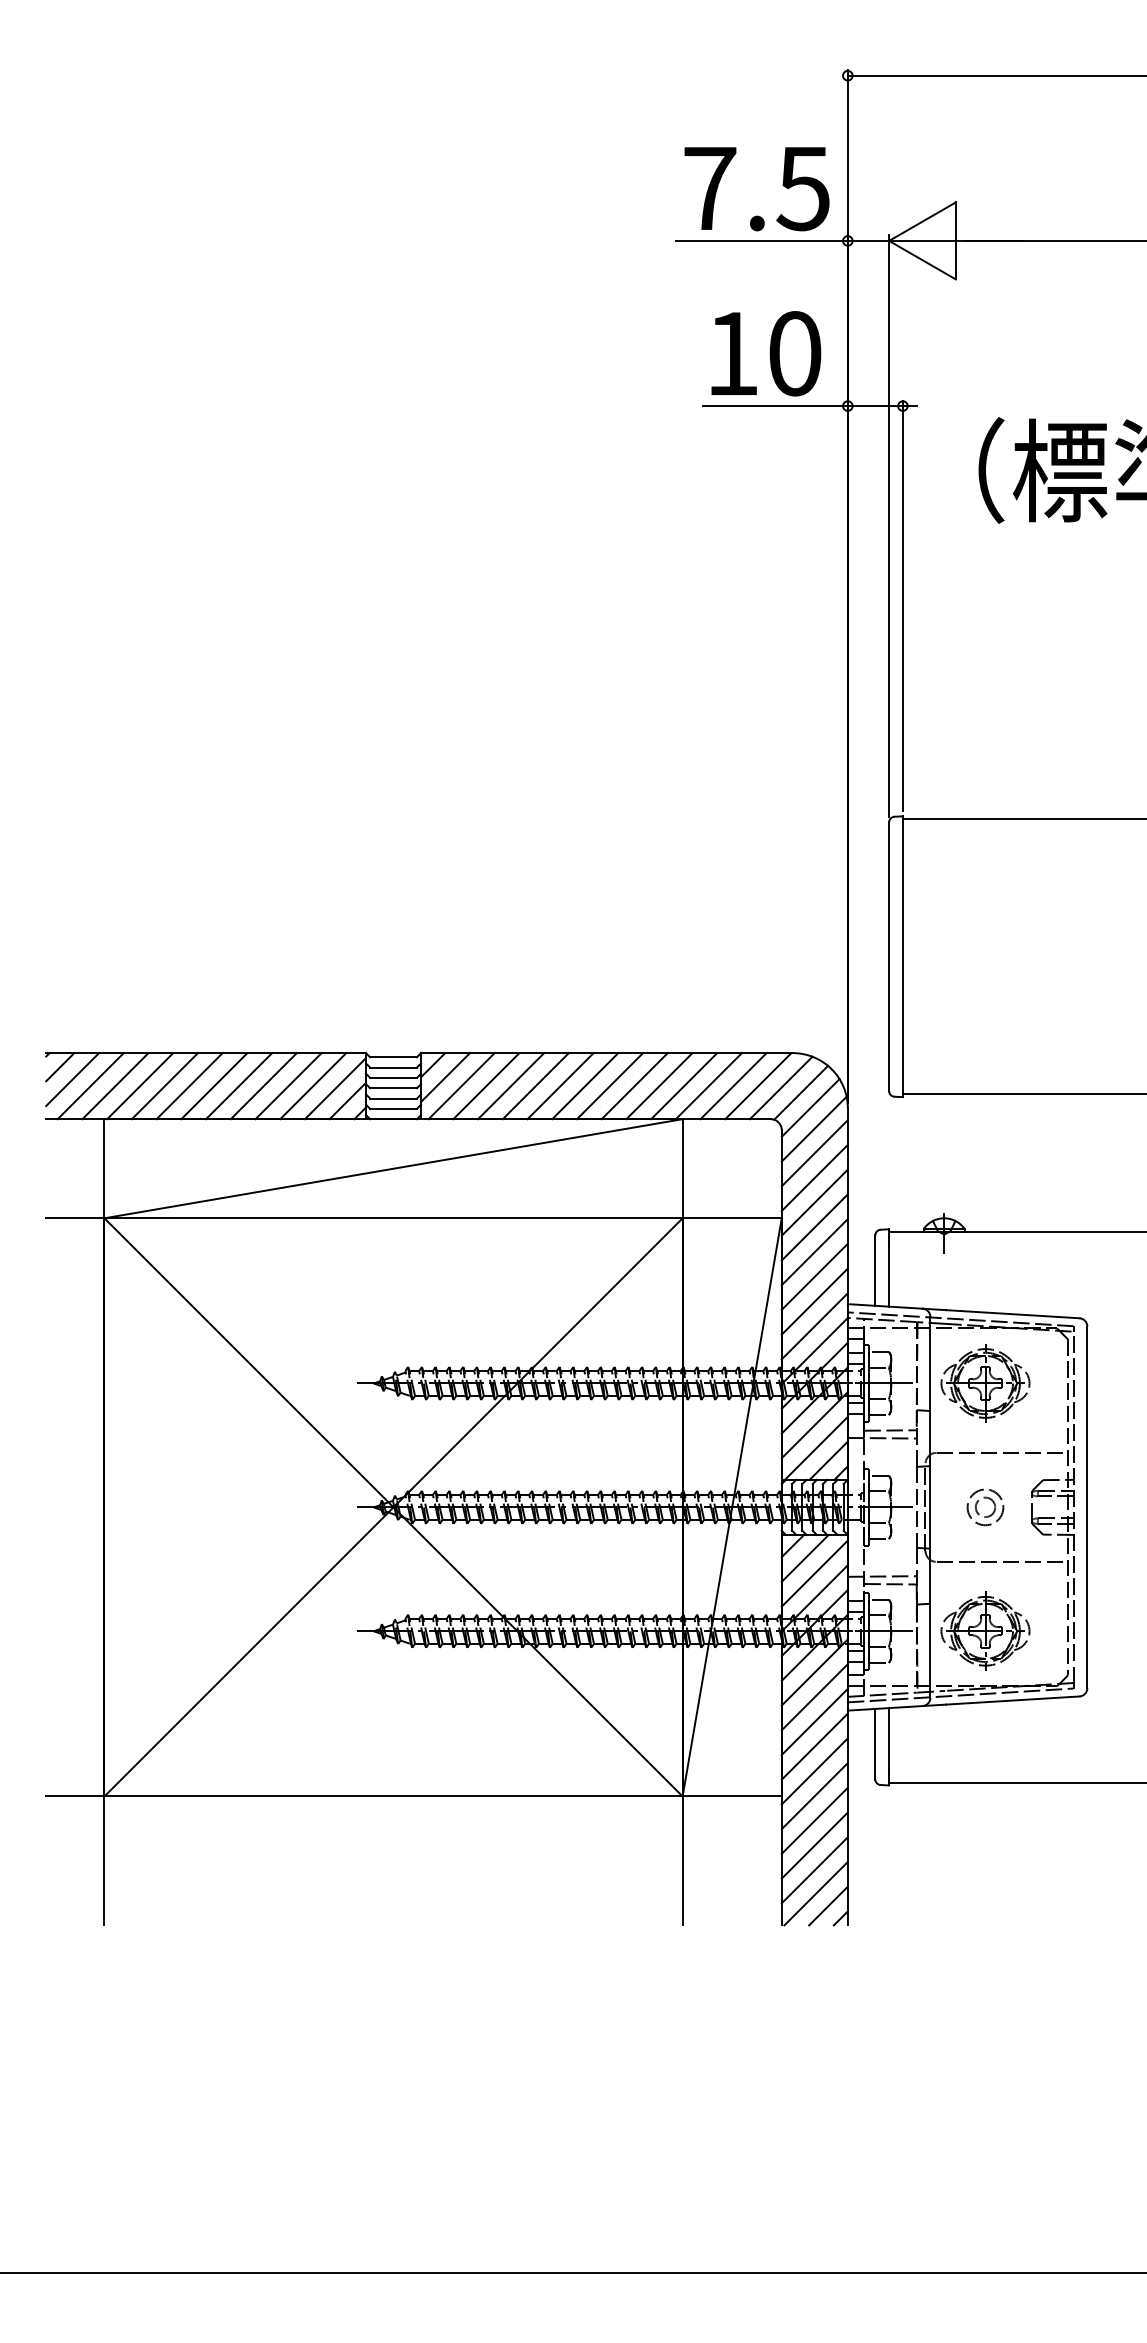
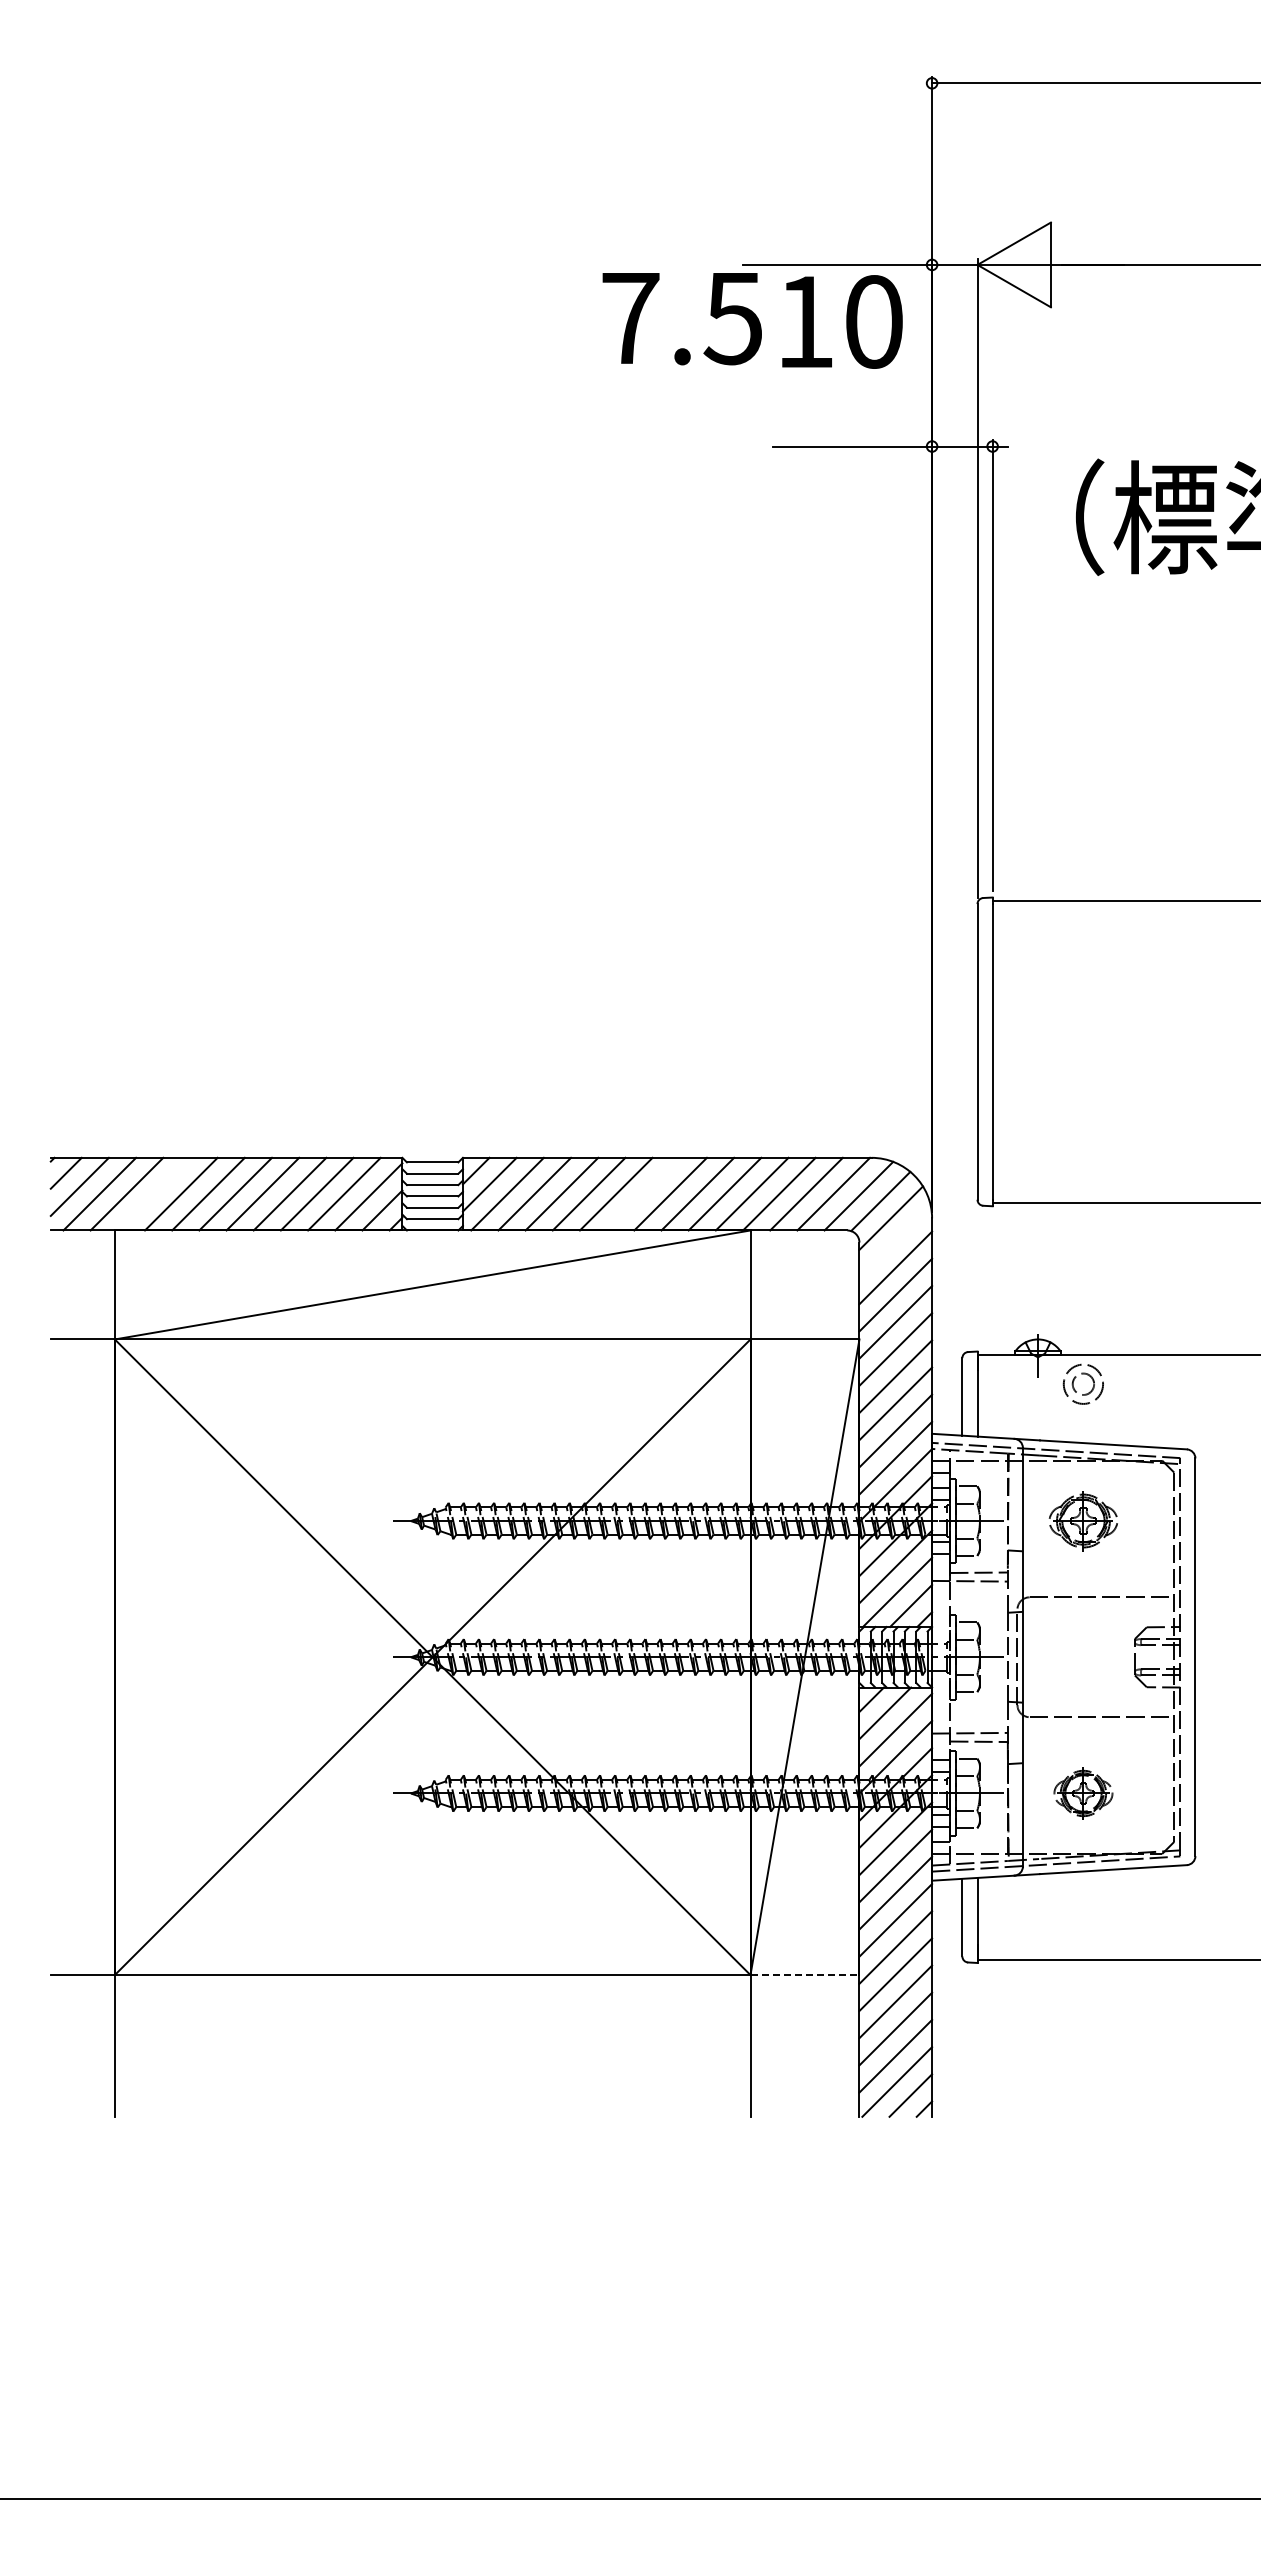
text: (756, 189) -> (681, 319), moved
text: (766, 353) -> (842, 321), moved
line: (139, 1085) -> (153, 1193), removed
line: (585, 1085) -> (643, 1193), removed
line: (813, 1129) -> (894, 1241), removed
part: (985, 1382) -> (1083, 1520), size x0.7
part: (977, 1504) -> (1074, 1381), moved
part: (985, 1631) -> (1083, 1793), size x0.6
line: (732, 1796) -> (805, 1975), solid -> dashed

